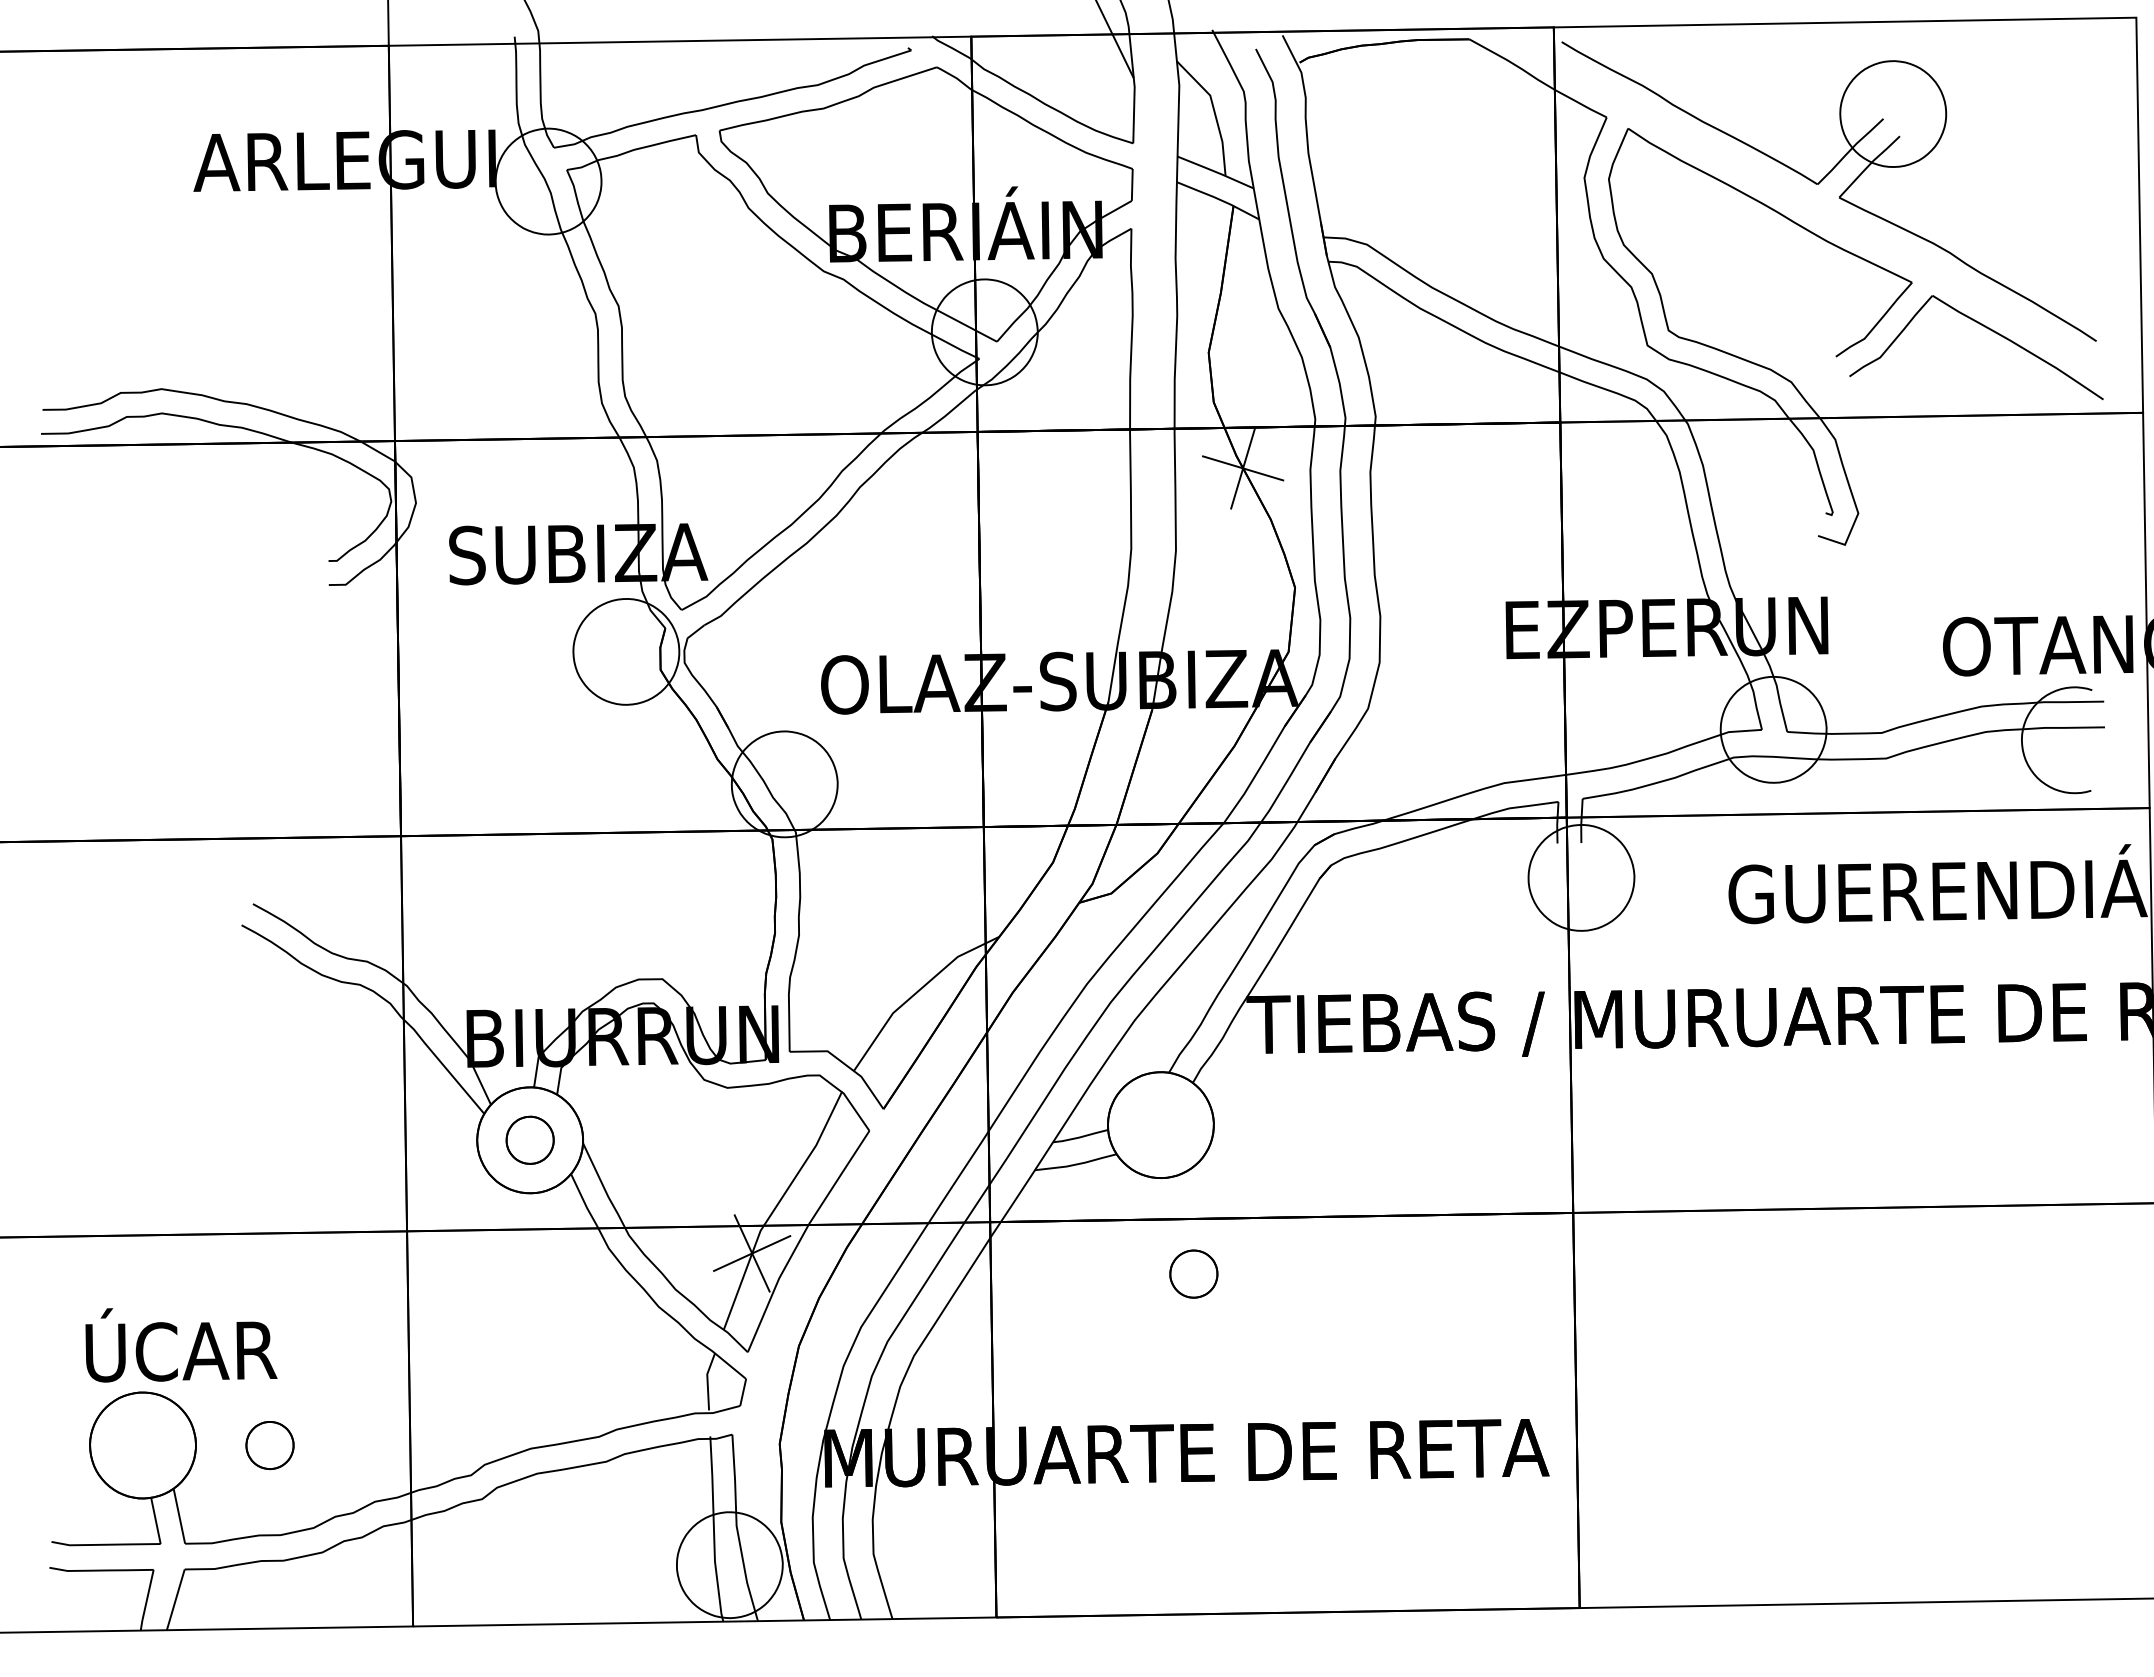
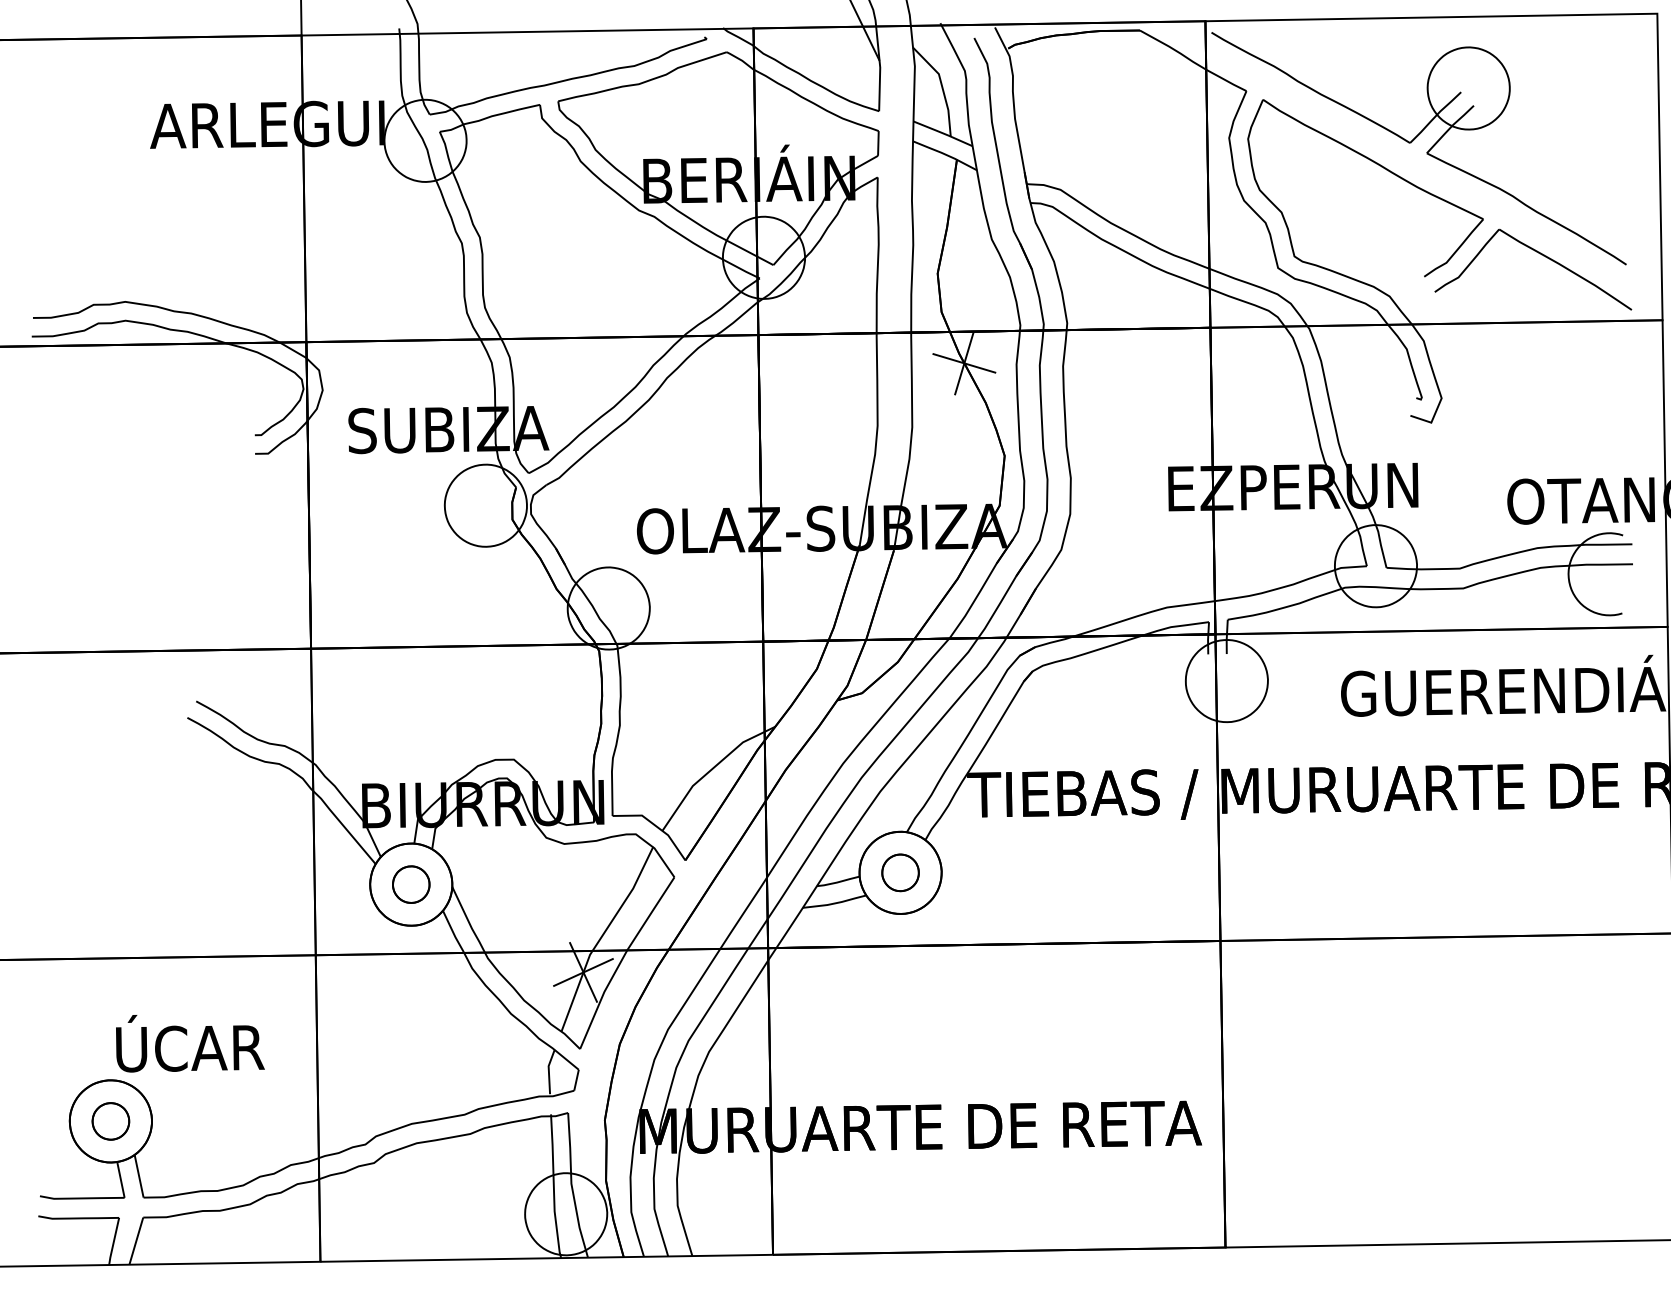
part: (1193, 1273) -> (900, 872), moved
text: (181, 1345) -> (190, 1043), moved
part: (269, 1445) -> (110, 1121), moved

